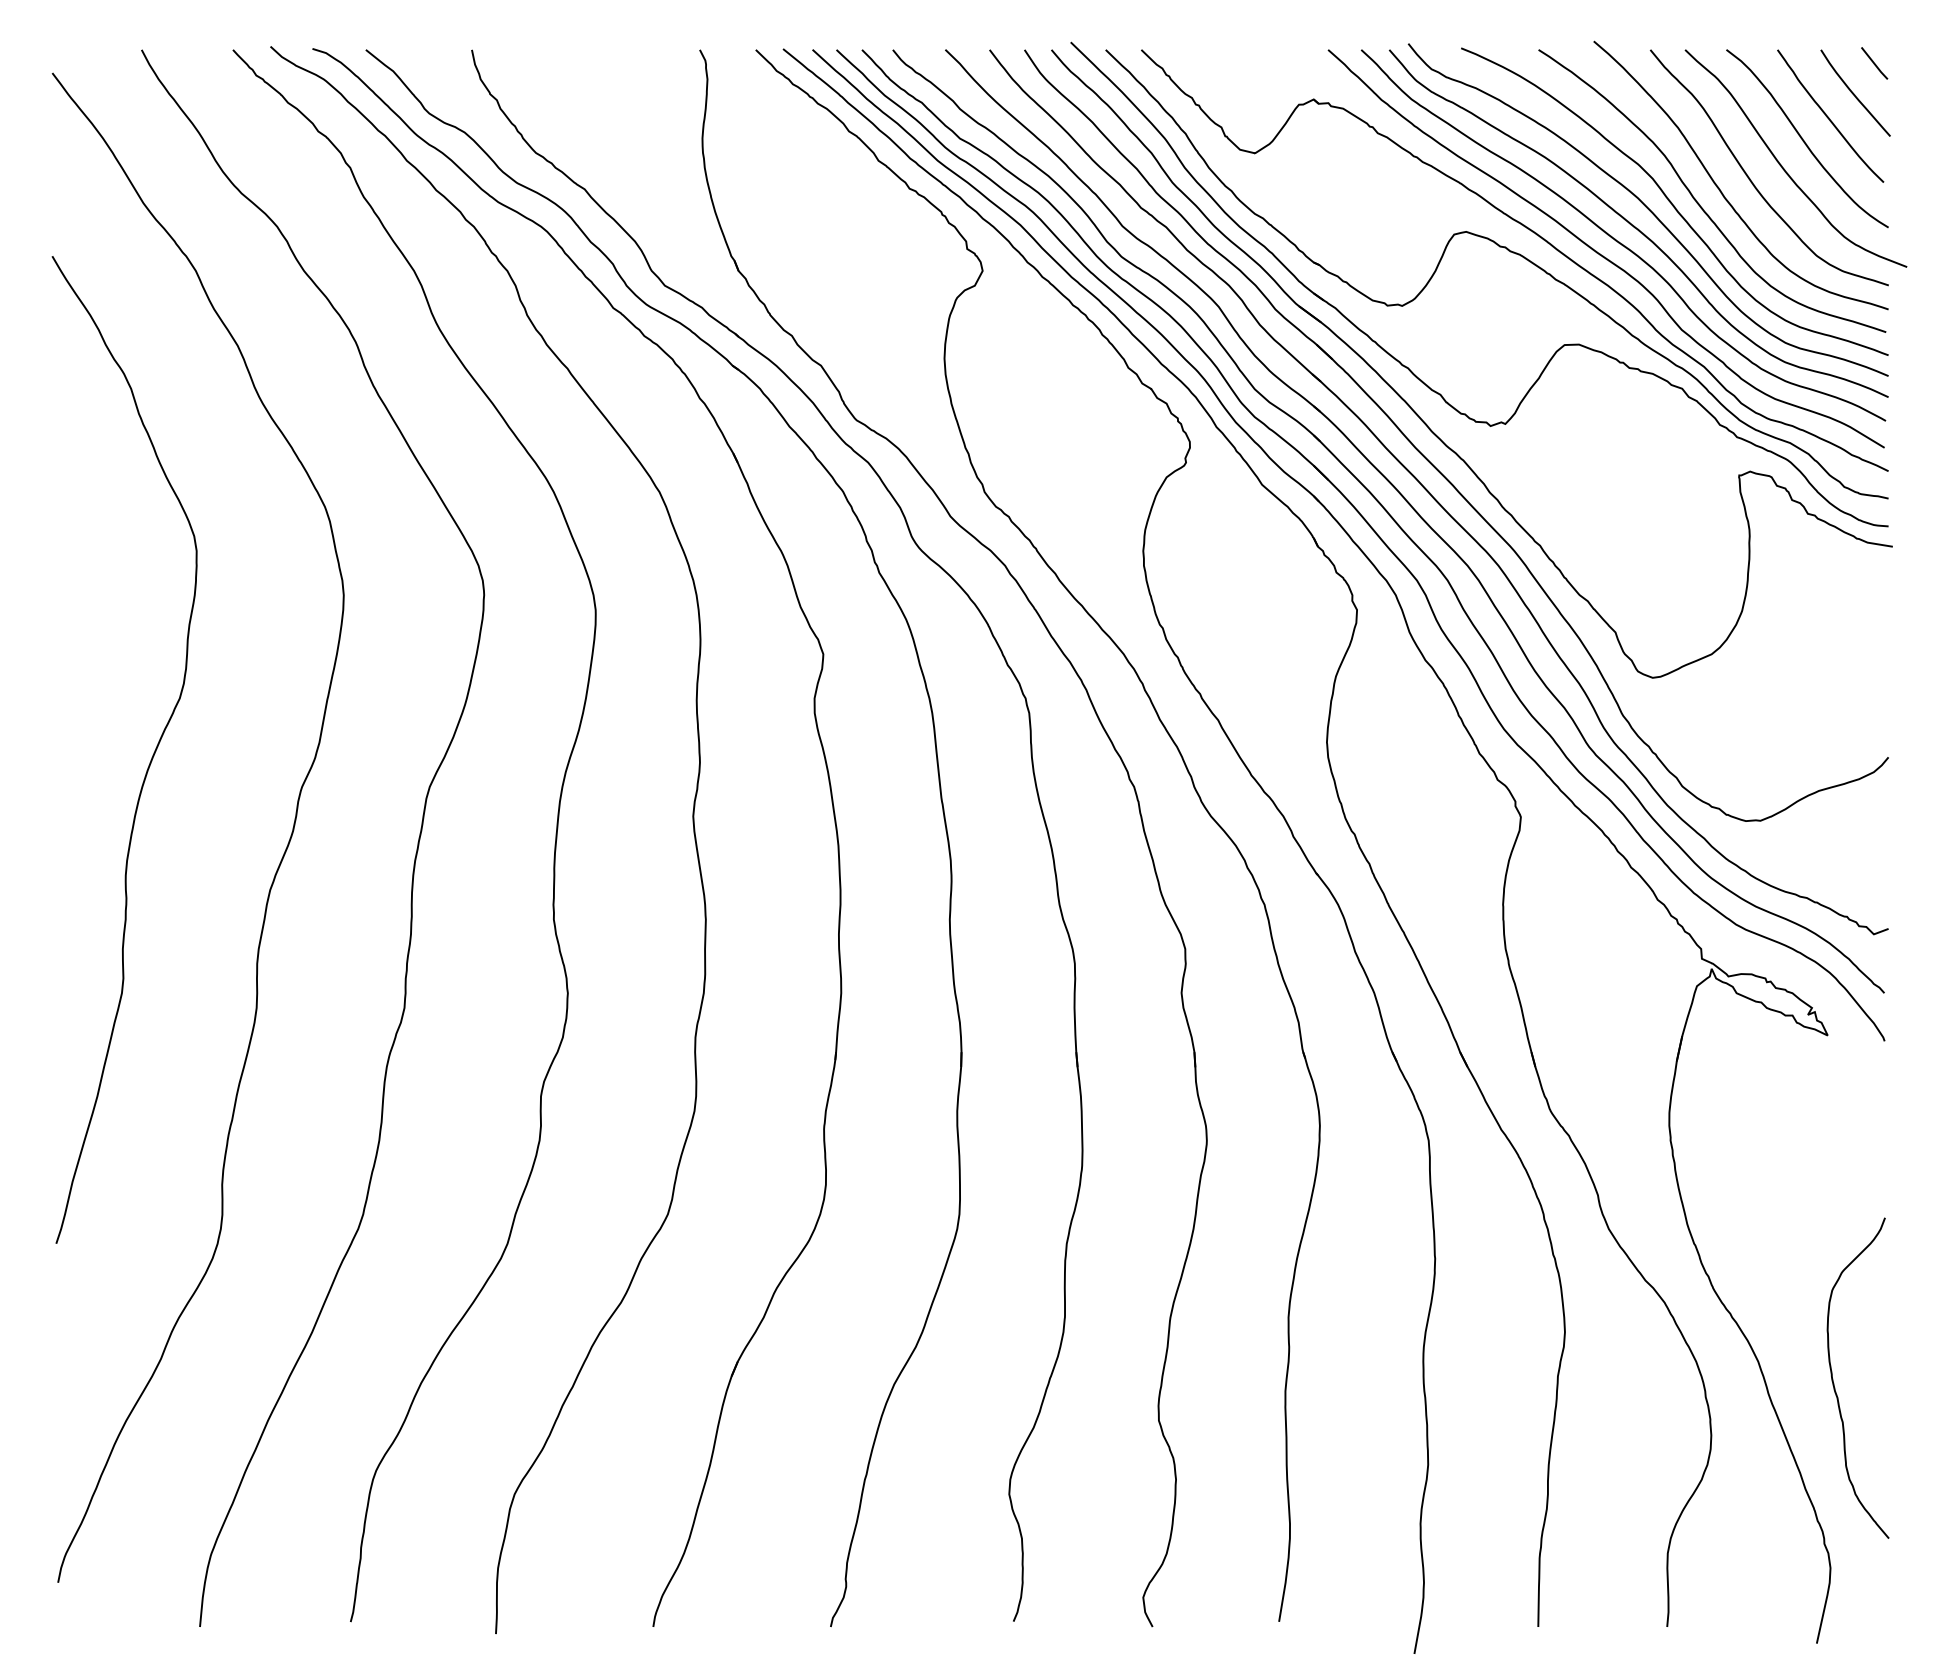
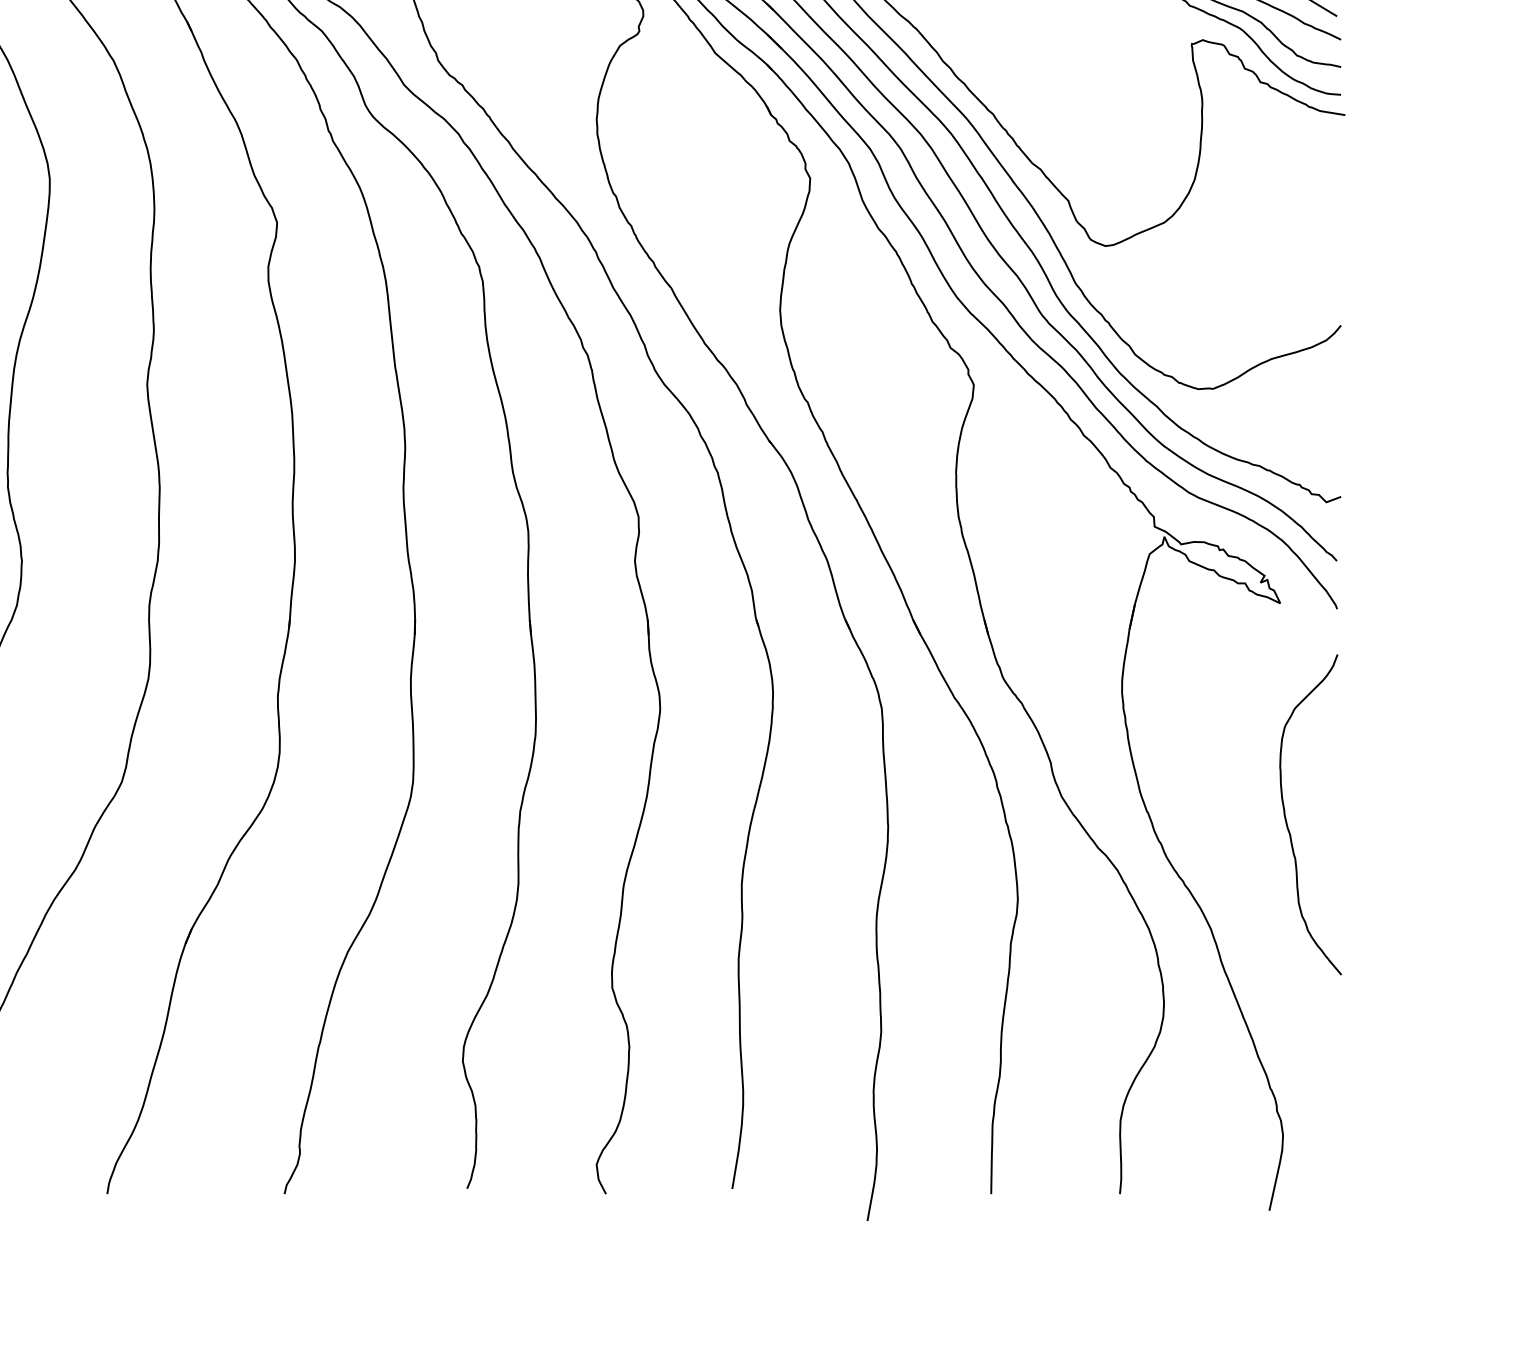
curve: (1834, 1383) -> (1287, 820), moved

